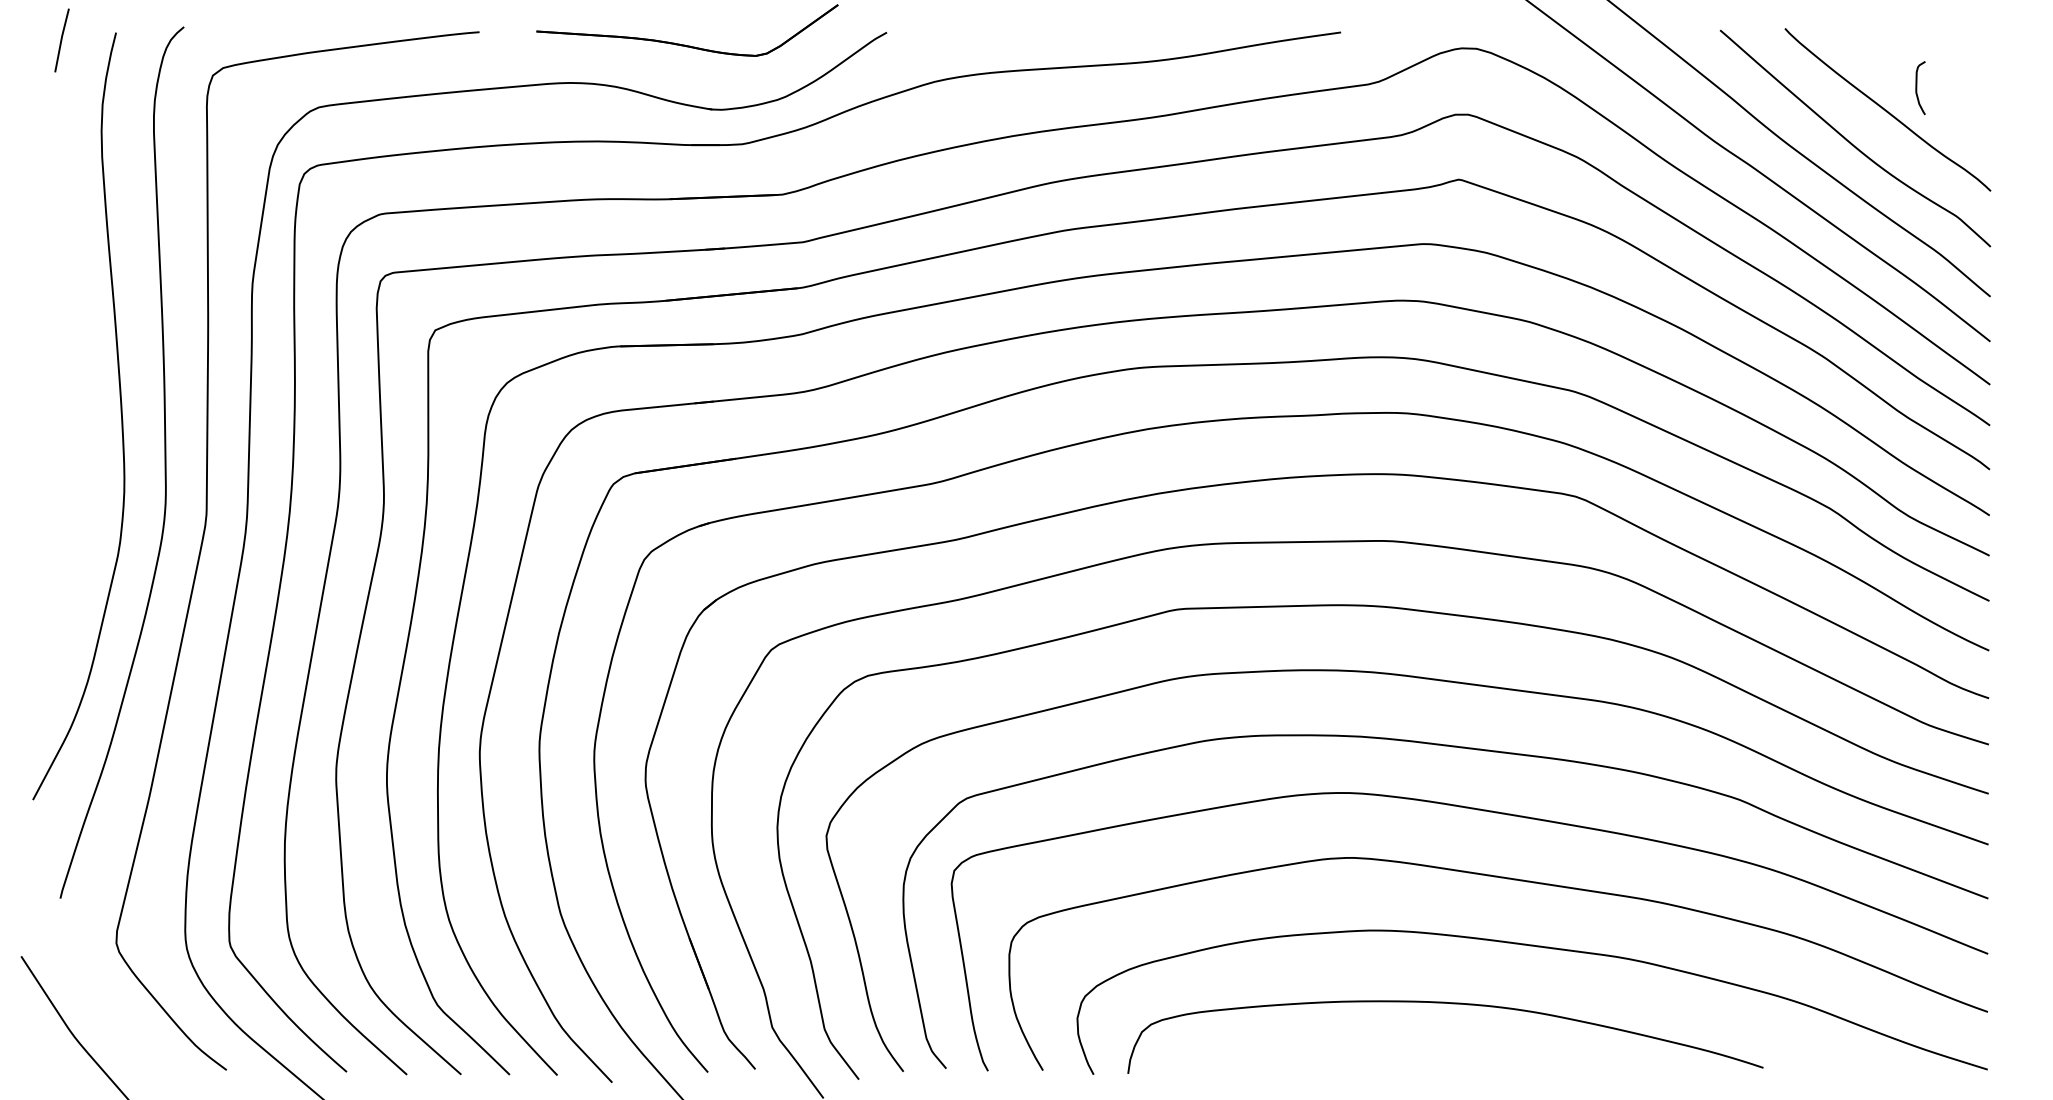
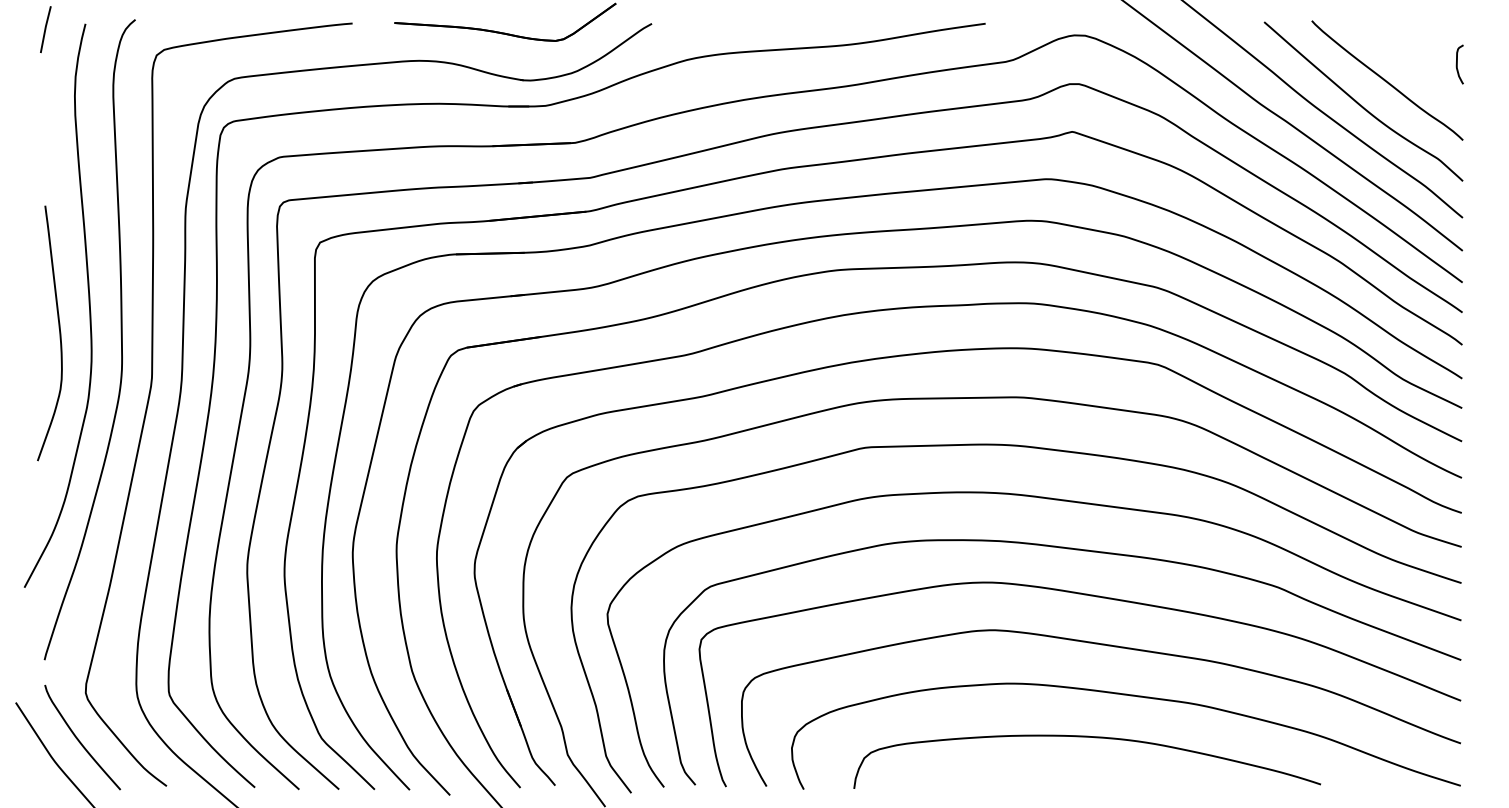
curve: (1917, 88) -> (1457, 64), moved
curve: (80, 453) -> (59, 333), added
curve: (1451, 1004) -> (1091, 737), moved
curve: (107, 1007) -> (79, 740), added

